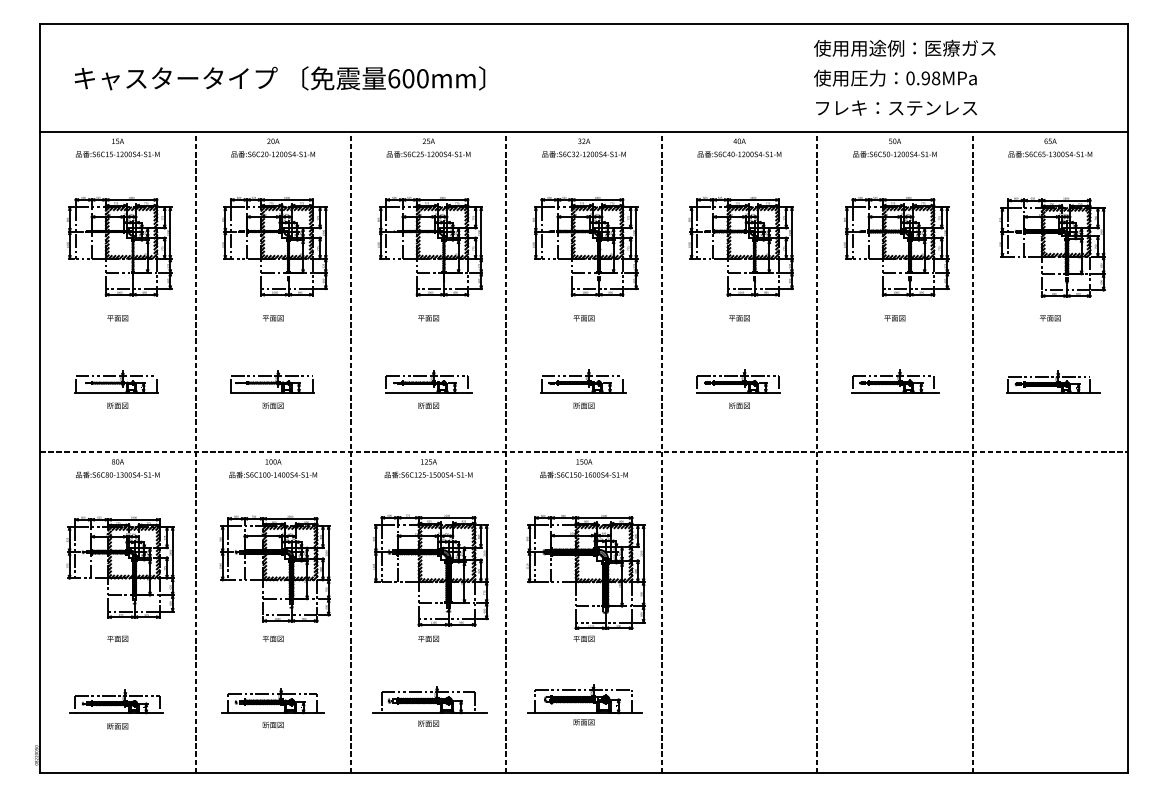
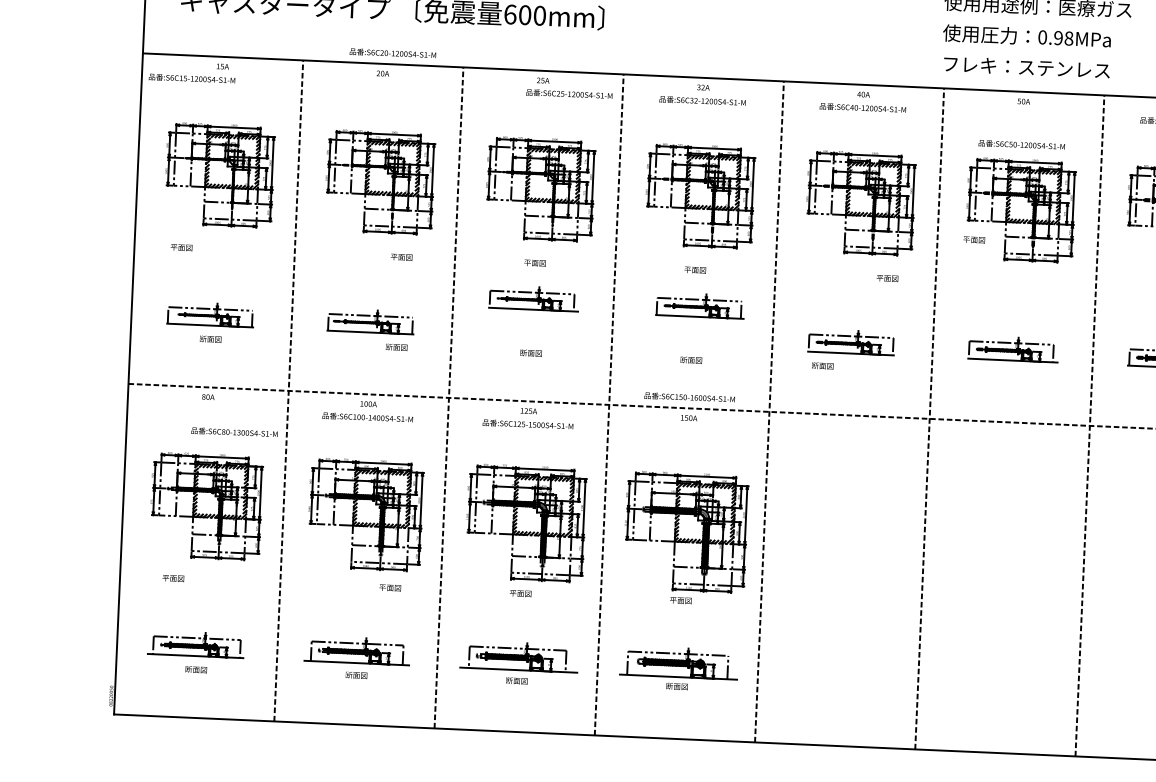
text: (117, 154) -> (191, 78), moved
text: (272, 154) -> (392, 53), moved
text: (428, 154) -> (569, 94), moved
text: (894, 154) -> (1021, 145), moved
text: (117, 318) -> (181, 247), moved
text: (272, 318) -> (400, 257), moved
text: (739, 318) -> (887, 278), moved
text: (894, 318) -> (973, 240), moved
part: (428, 381) -> (533, 298), moved
part: (583, 381) -> (700, 305), moved
text: (272, 405) -> (395, 347), moved
text: (739, 405) -> (822, 365), moved
text: (117, 474) -> (234, 431), moved
text: (583, 474) -> (689, 397), moved
text: (117, 638) -> (173, 577), moved
text: (272, 638) -> (389, 587), moved

